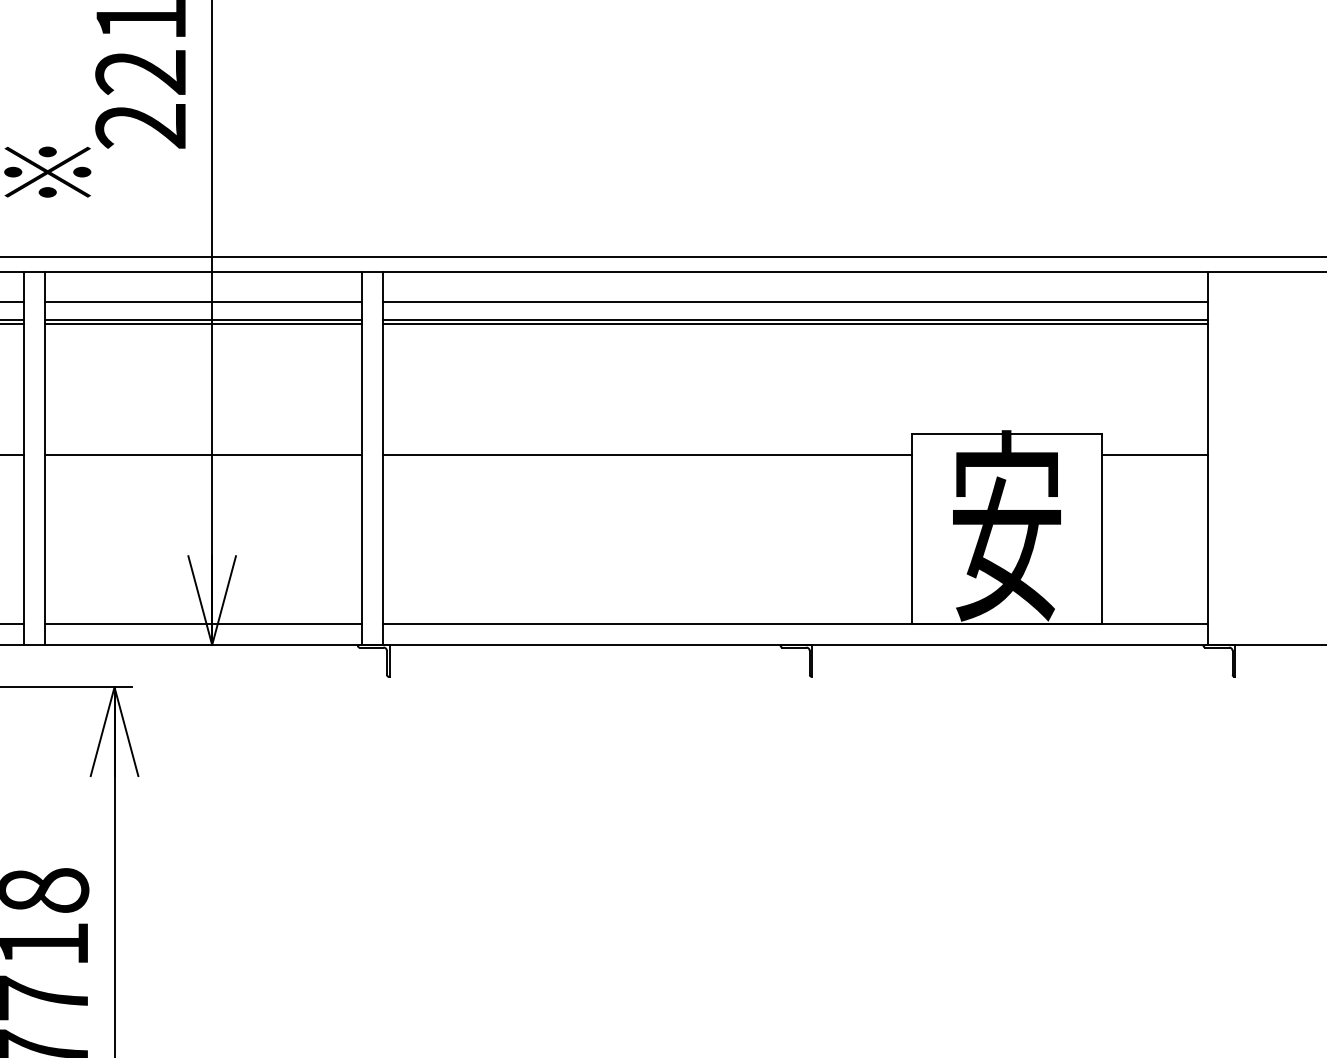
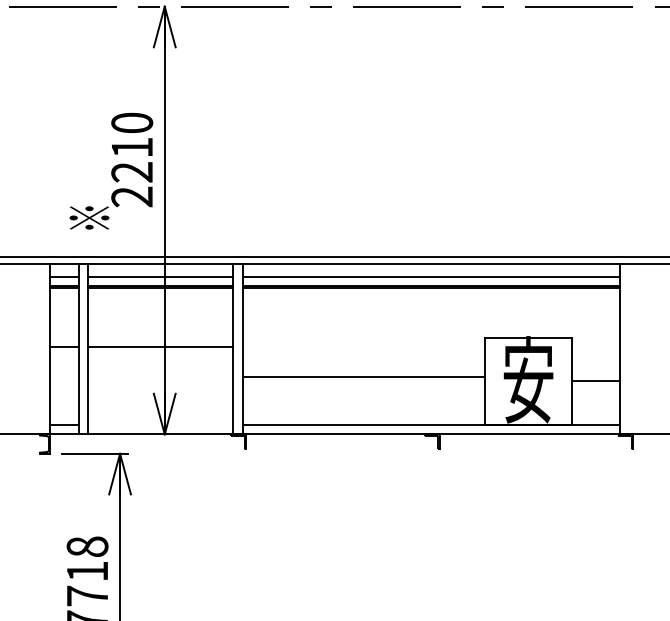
line: (648, 455) -> (364, 377), moved
line: (1155, 455) -> (596, 381), moved
line: (202, 623) -> (160, 424), removed

